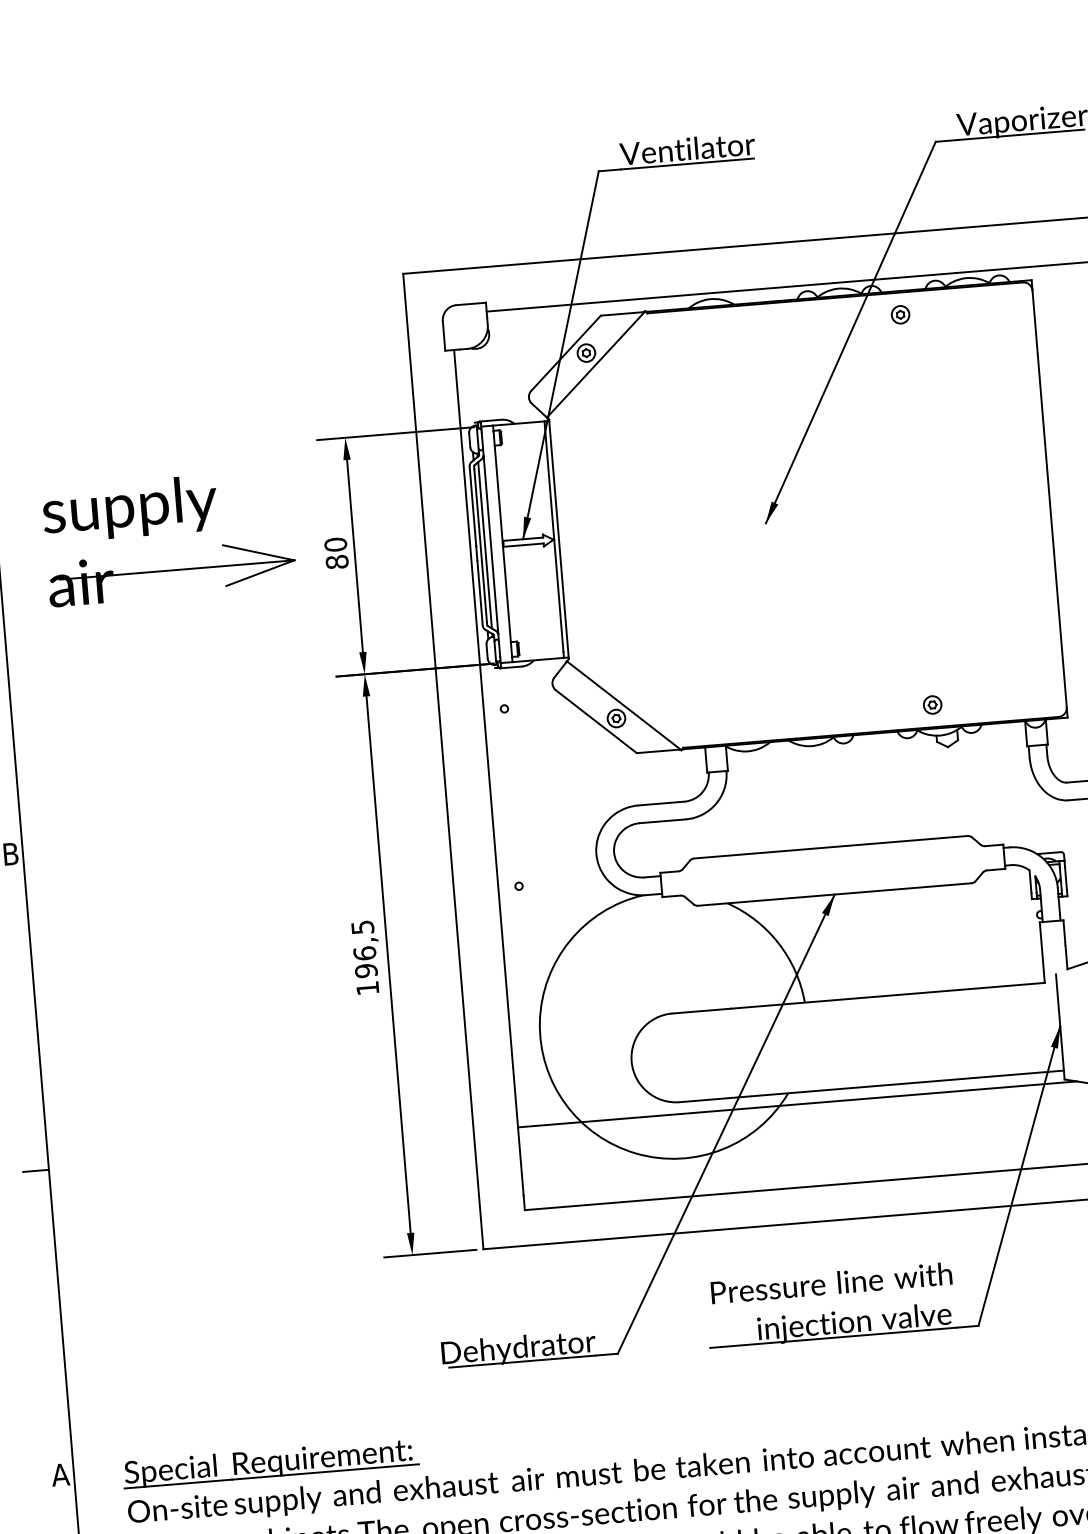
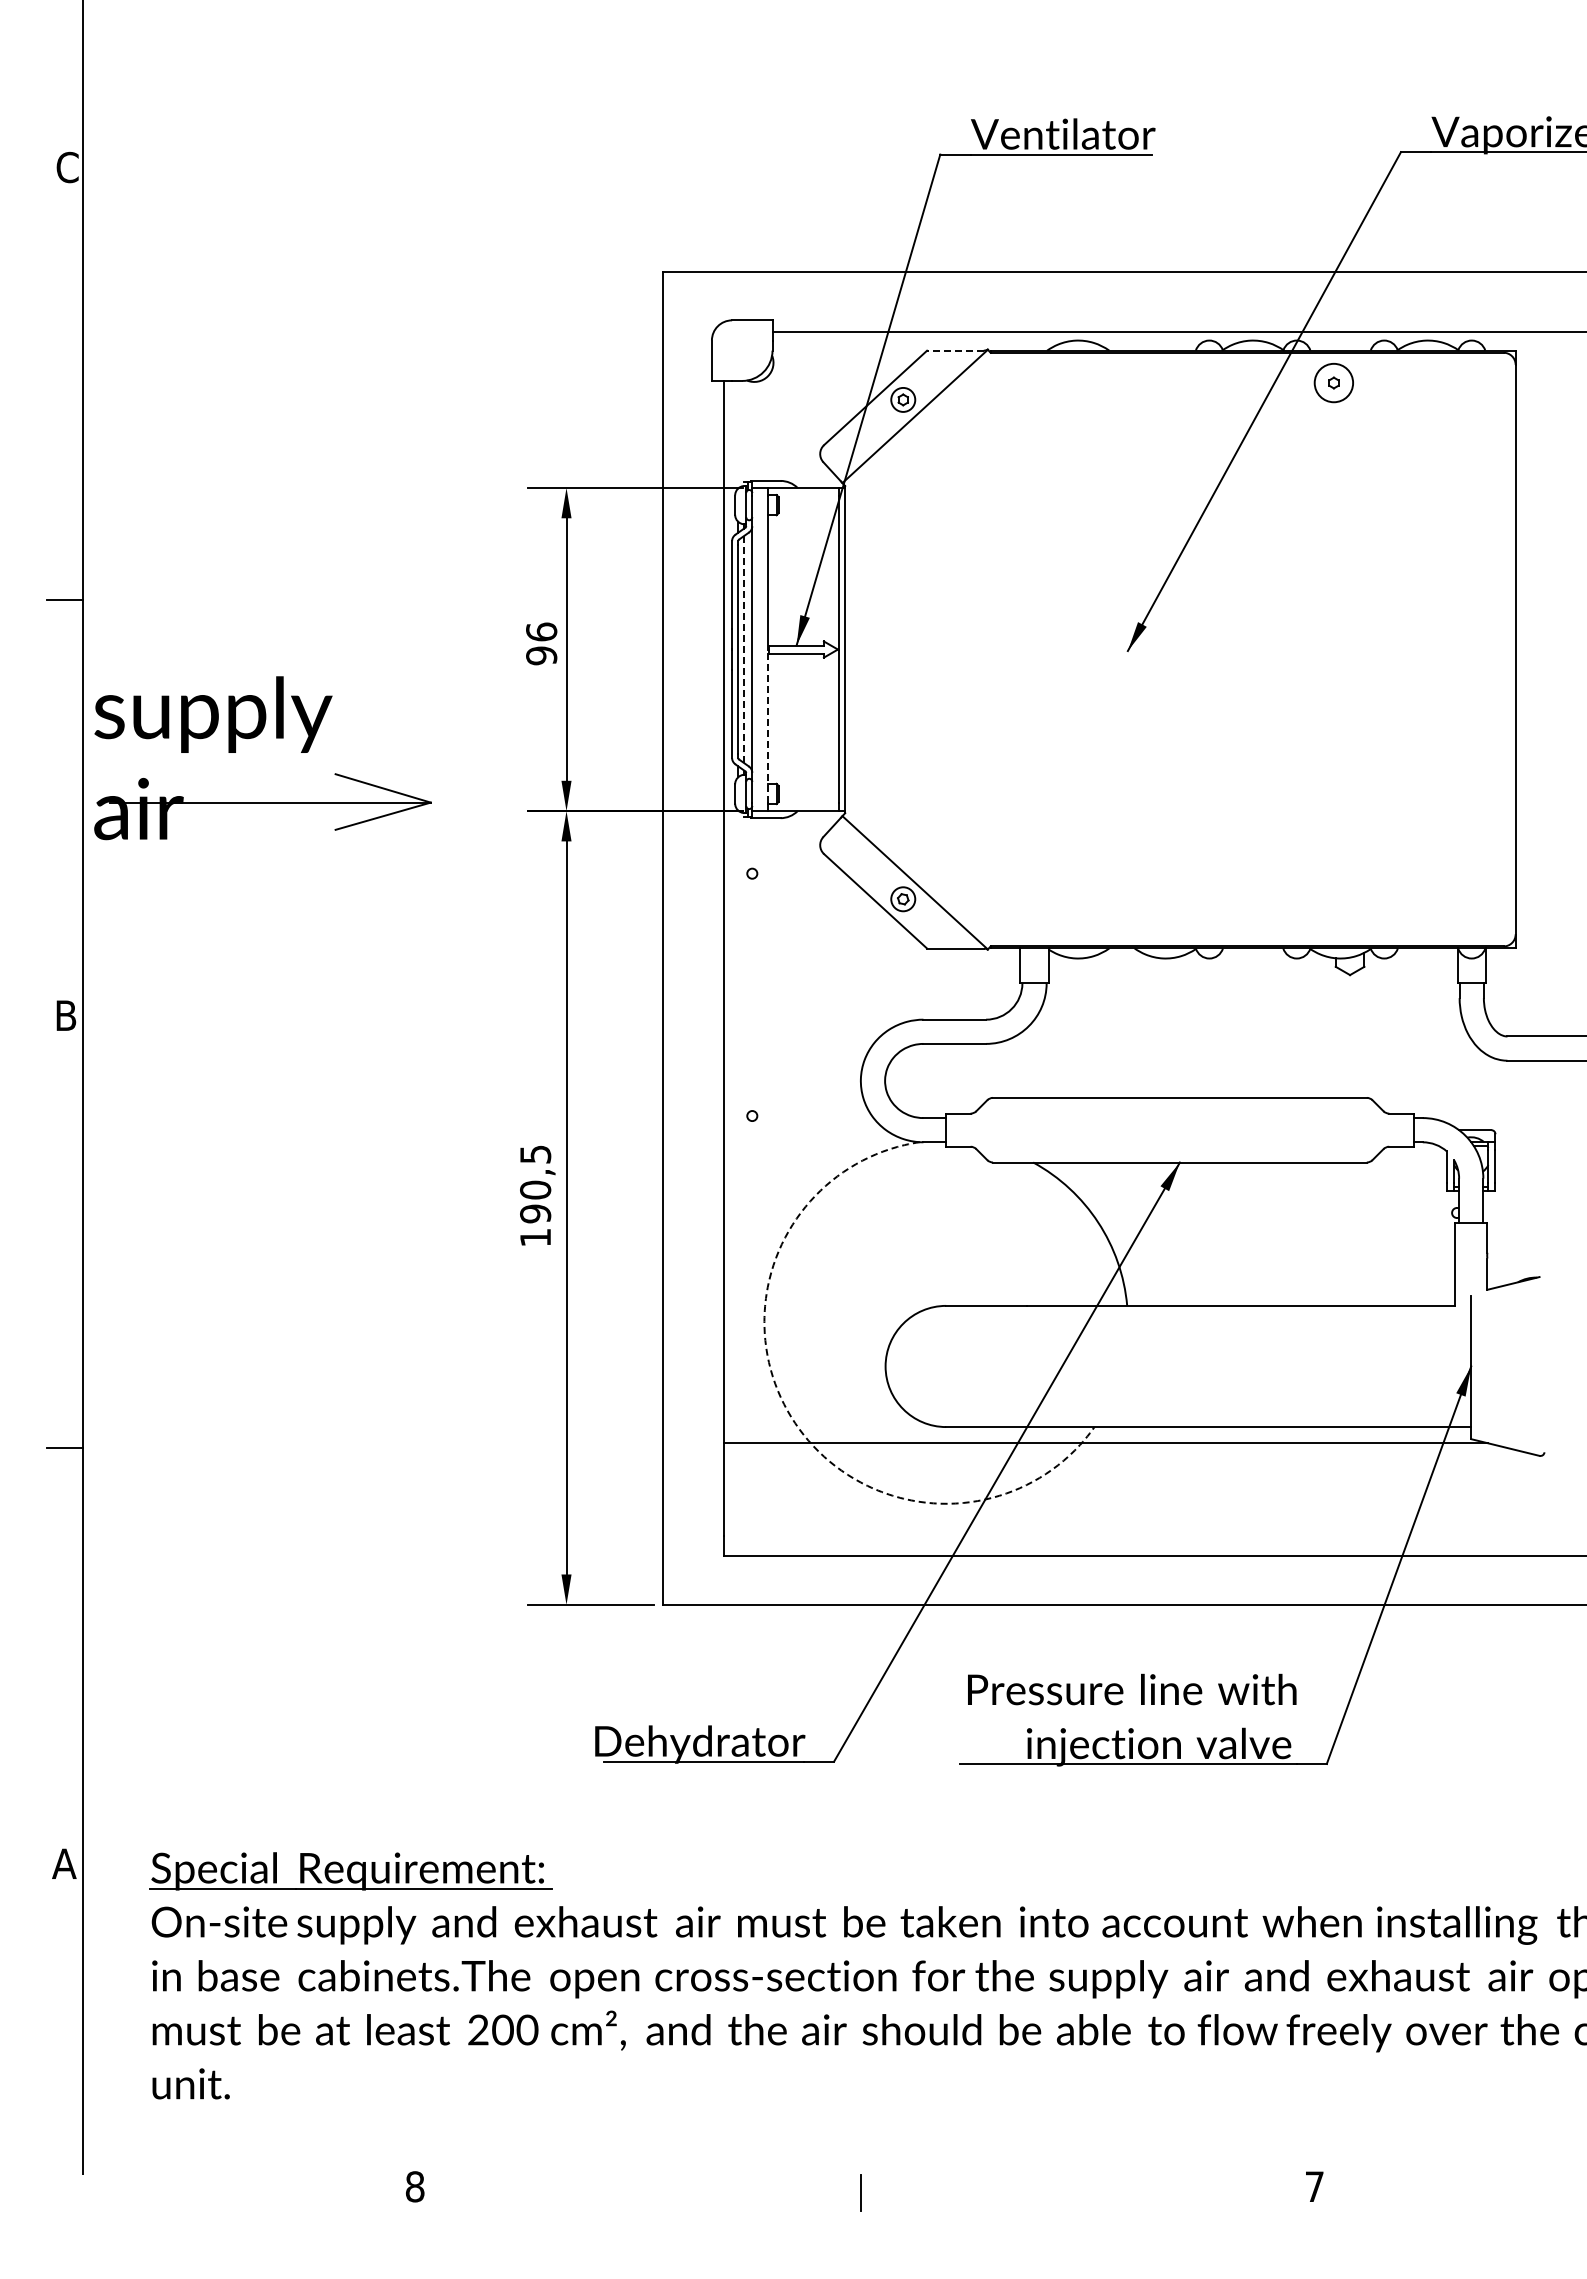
line: (620, 313) -> (954, 350), solid -> dashed
circle: (900, 315) -> (1333, 383), size x1.6
part: (160, 524) -> (253, 738), moved
line: (485, 545) -> (744, 649), solid -> dashed
text: (336, 553) -> (541, 643), 80 -> 96
line: (507, 600) -> (768, 726), solid -> dashed
part: (932, 705) -> (1333, 916), removed
text: (364, 953) -> (535, 1189), 196,5 -> 190,5
arc: (565, 1104) -> (791, 1417), solid -> dashed

